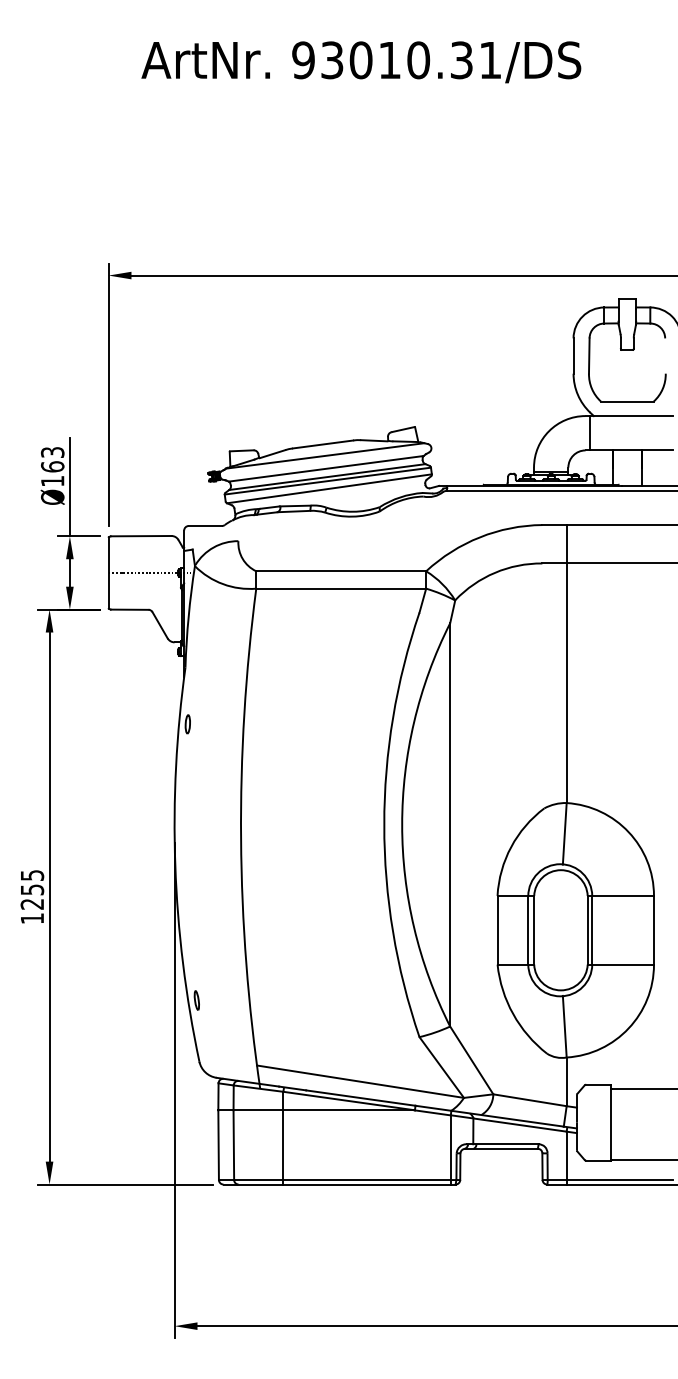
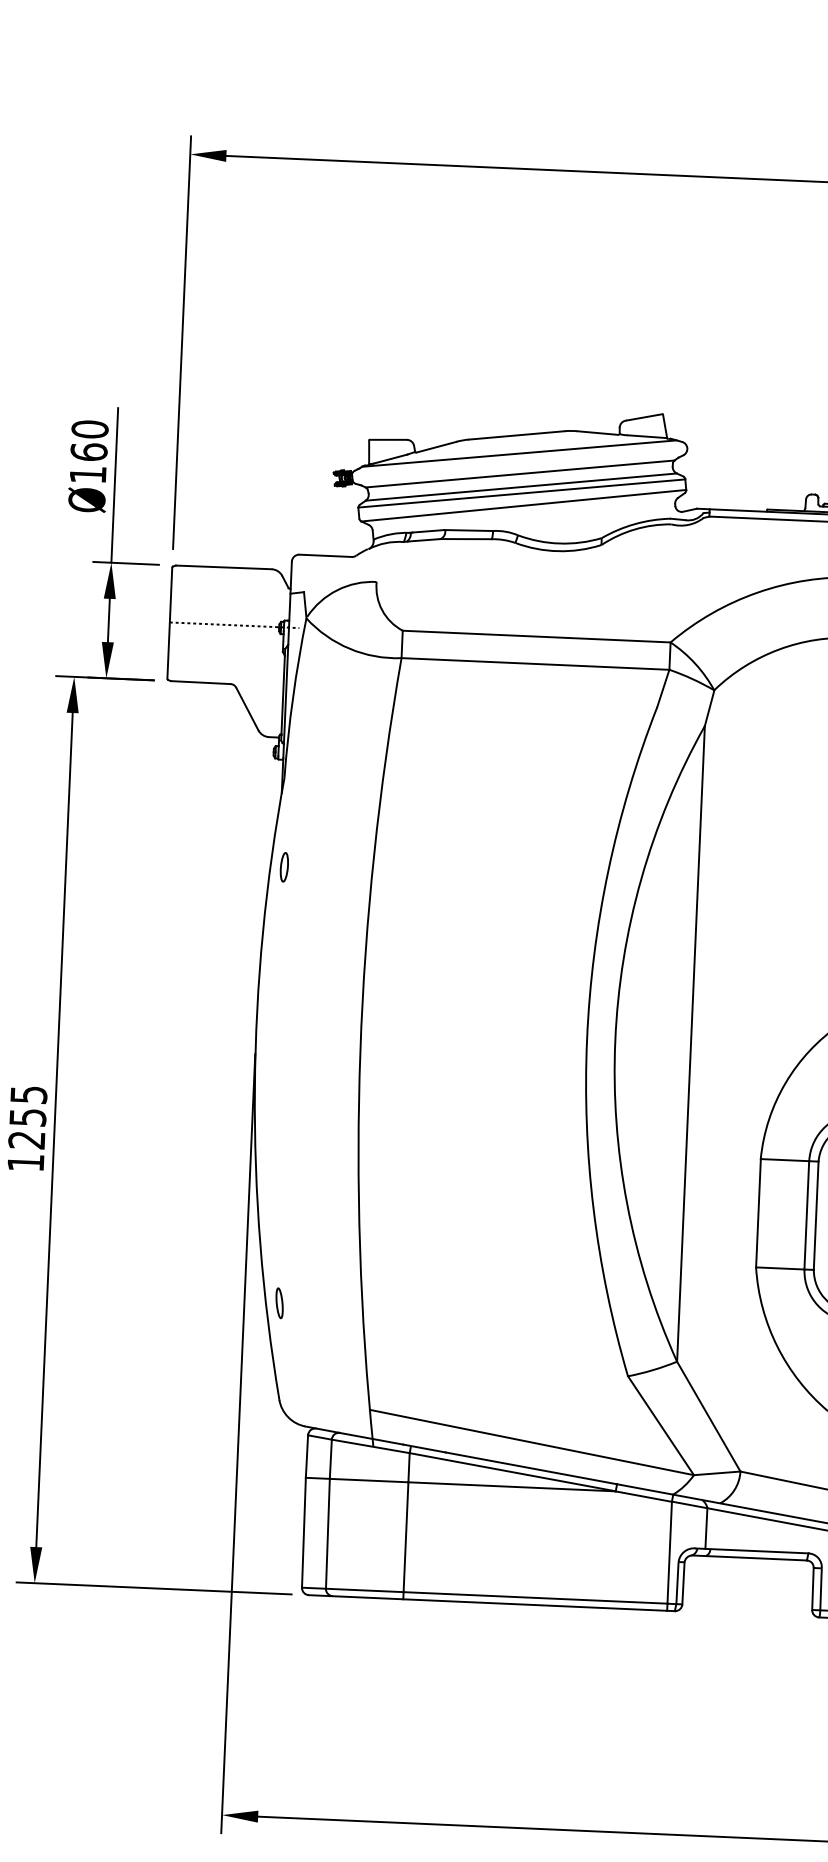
text: (52, 452) -> (89, 429), Ø163 -> Ø160

